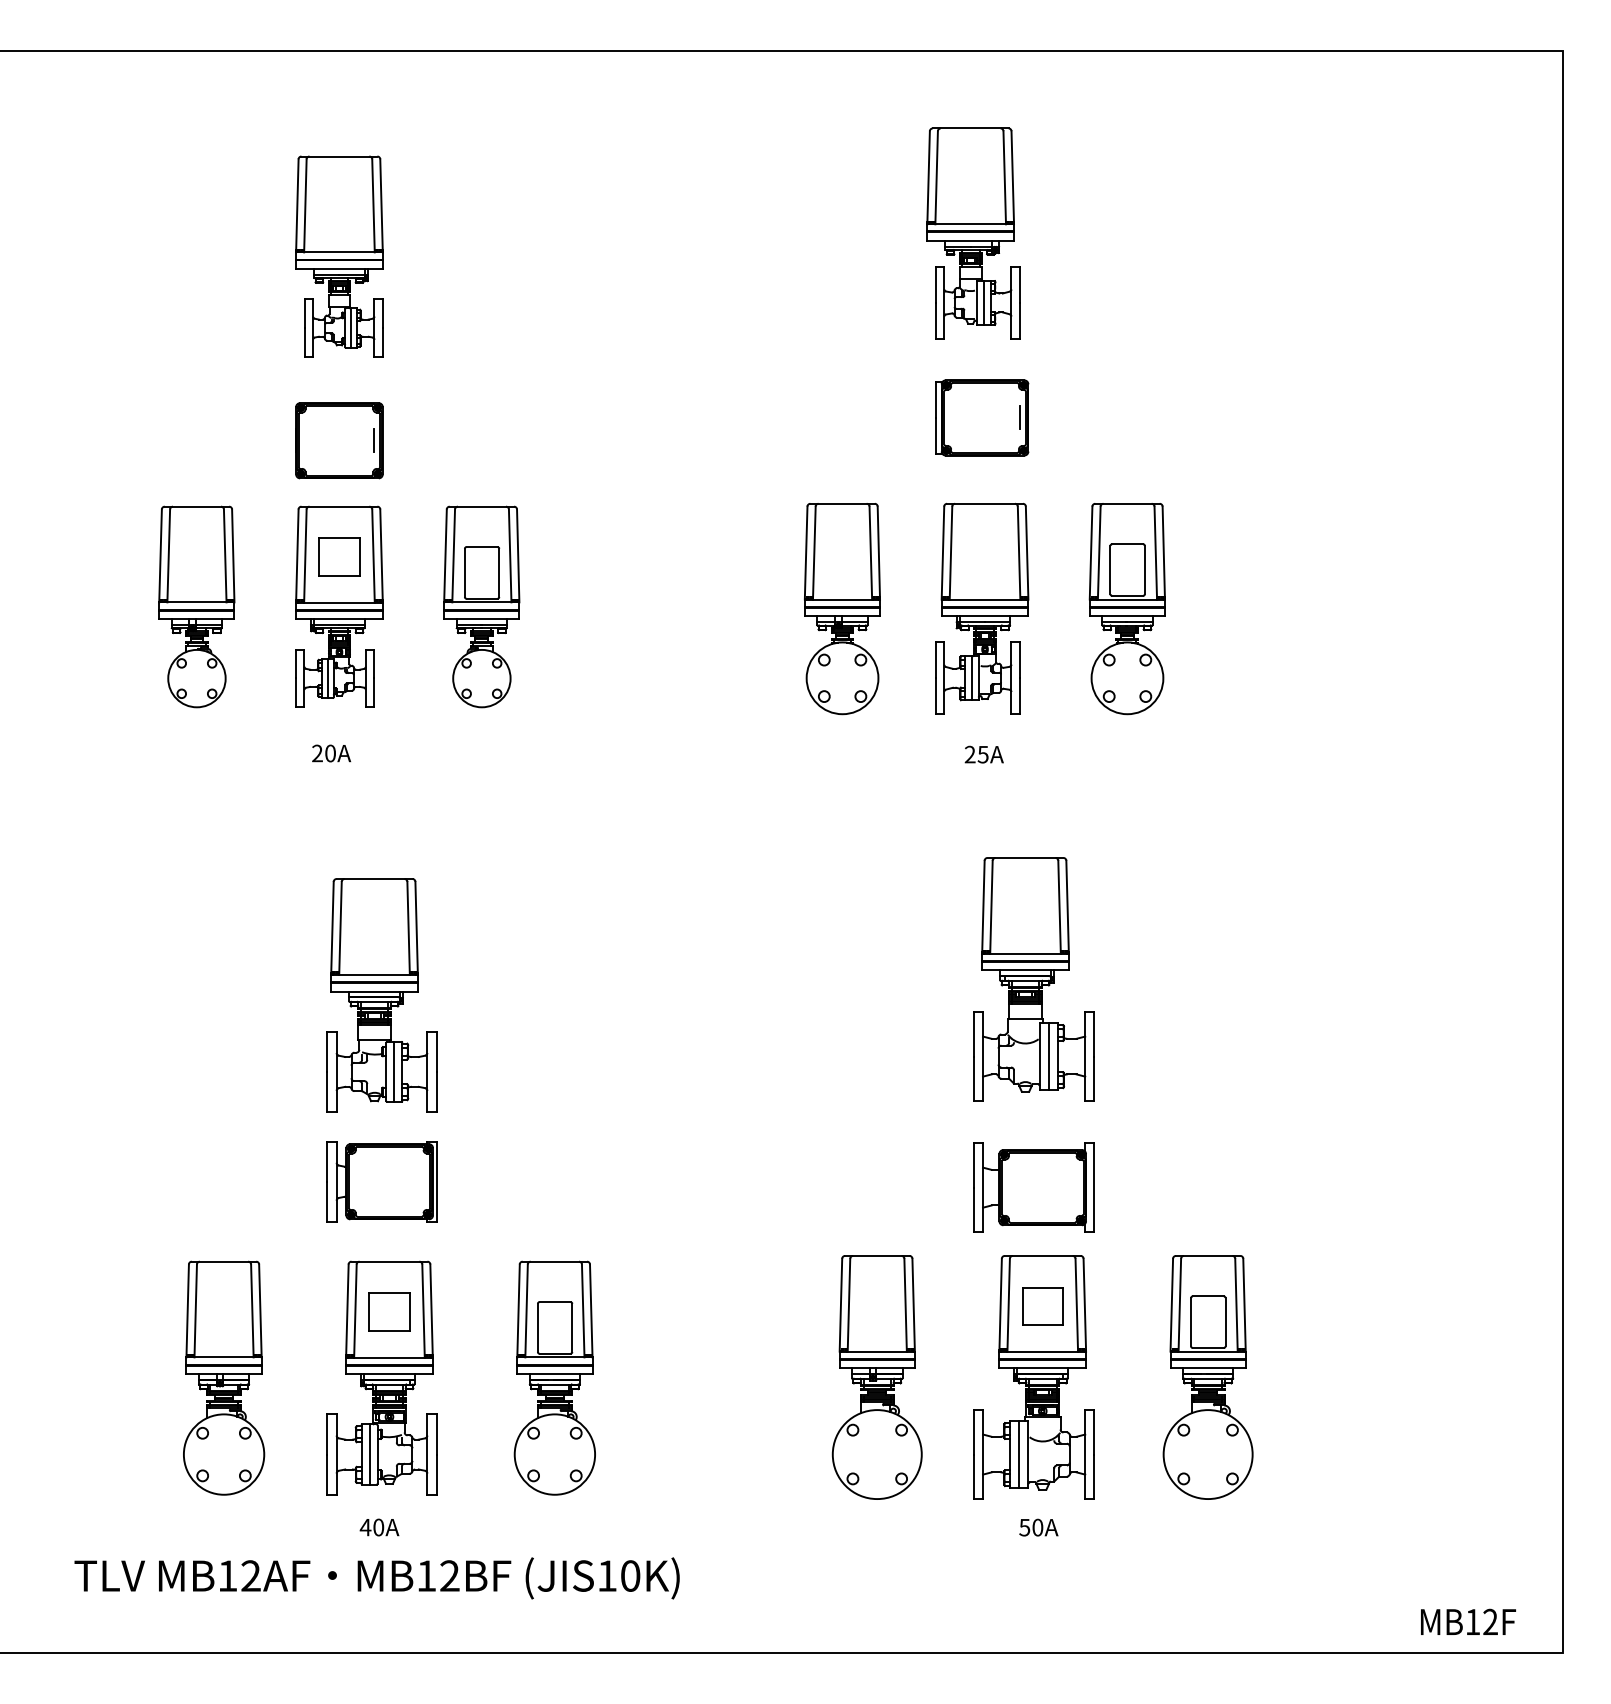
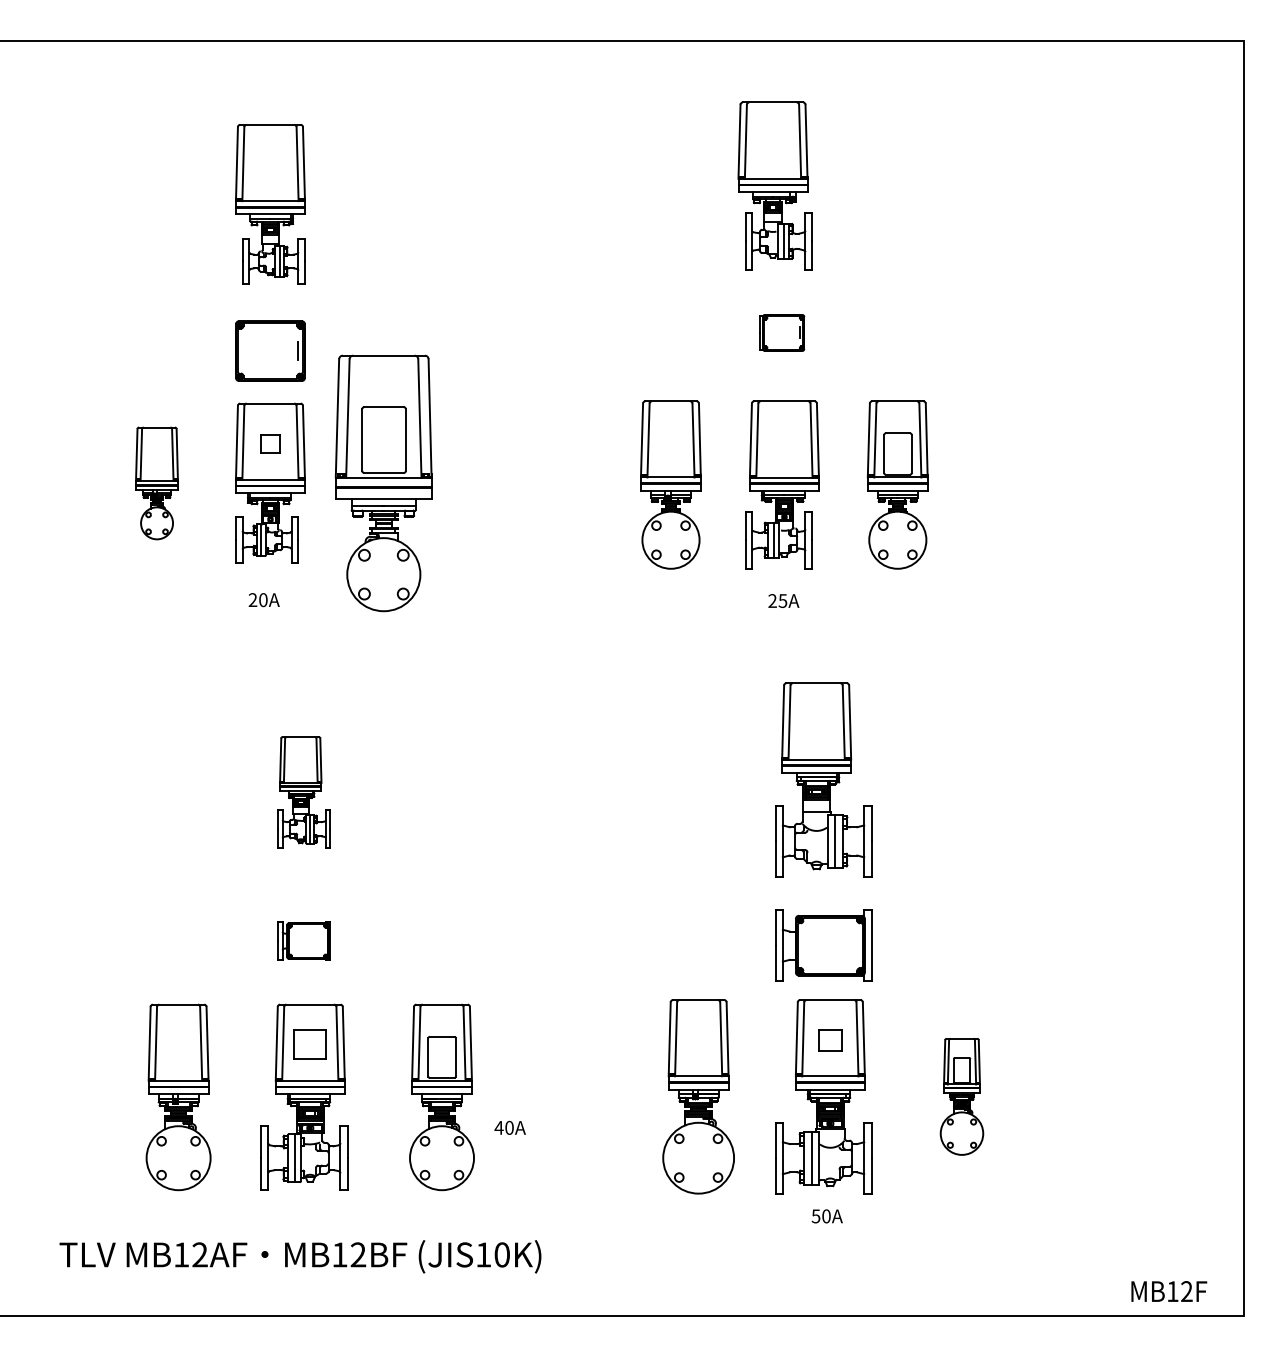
part: (982, 417) -> (782, 332), size x0.6
part: (339, 556) -> (270, 443), size x0.6
part: (196, 606) -> (156, 483), size x0.7
part: (481, 606) -> (383, 483), size x1.6
part: (381, 995) -> (303, 792), size x0.6
part: (381, 1181) -> (303, 940), size x0.6
part: (1042, 1306) -> (830, 1040), size x0.7
part: (1207, 1377) -> (961, 1096), size x0.6
text: (379, 1527) -> (510, 1127), moved

